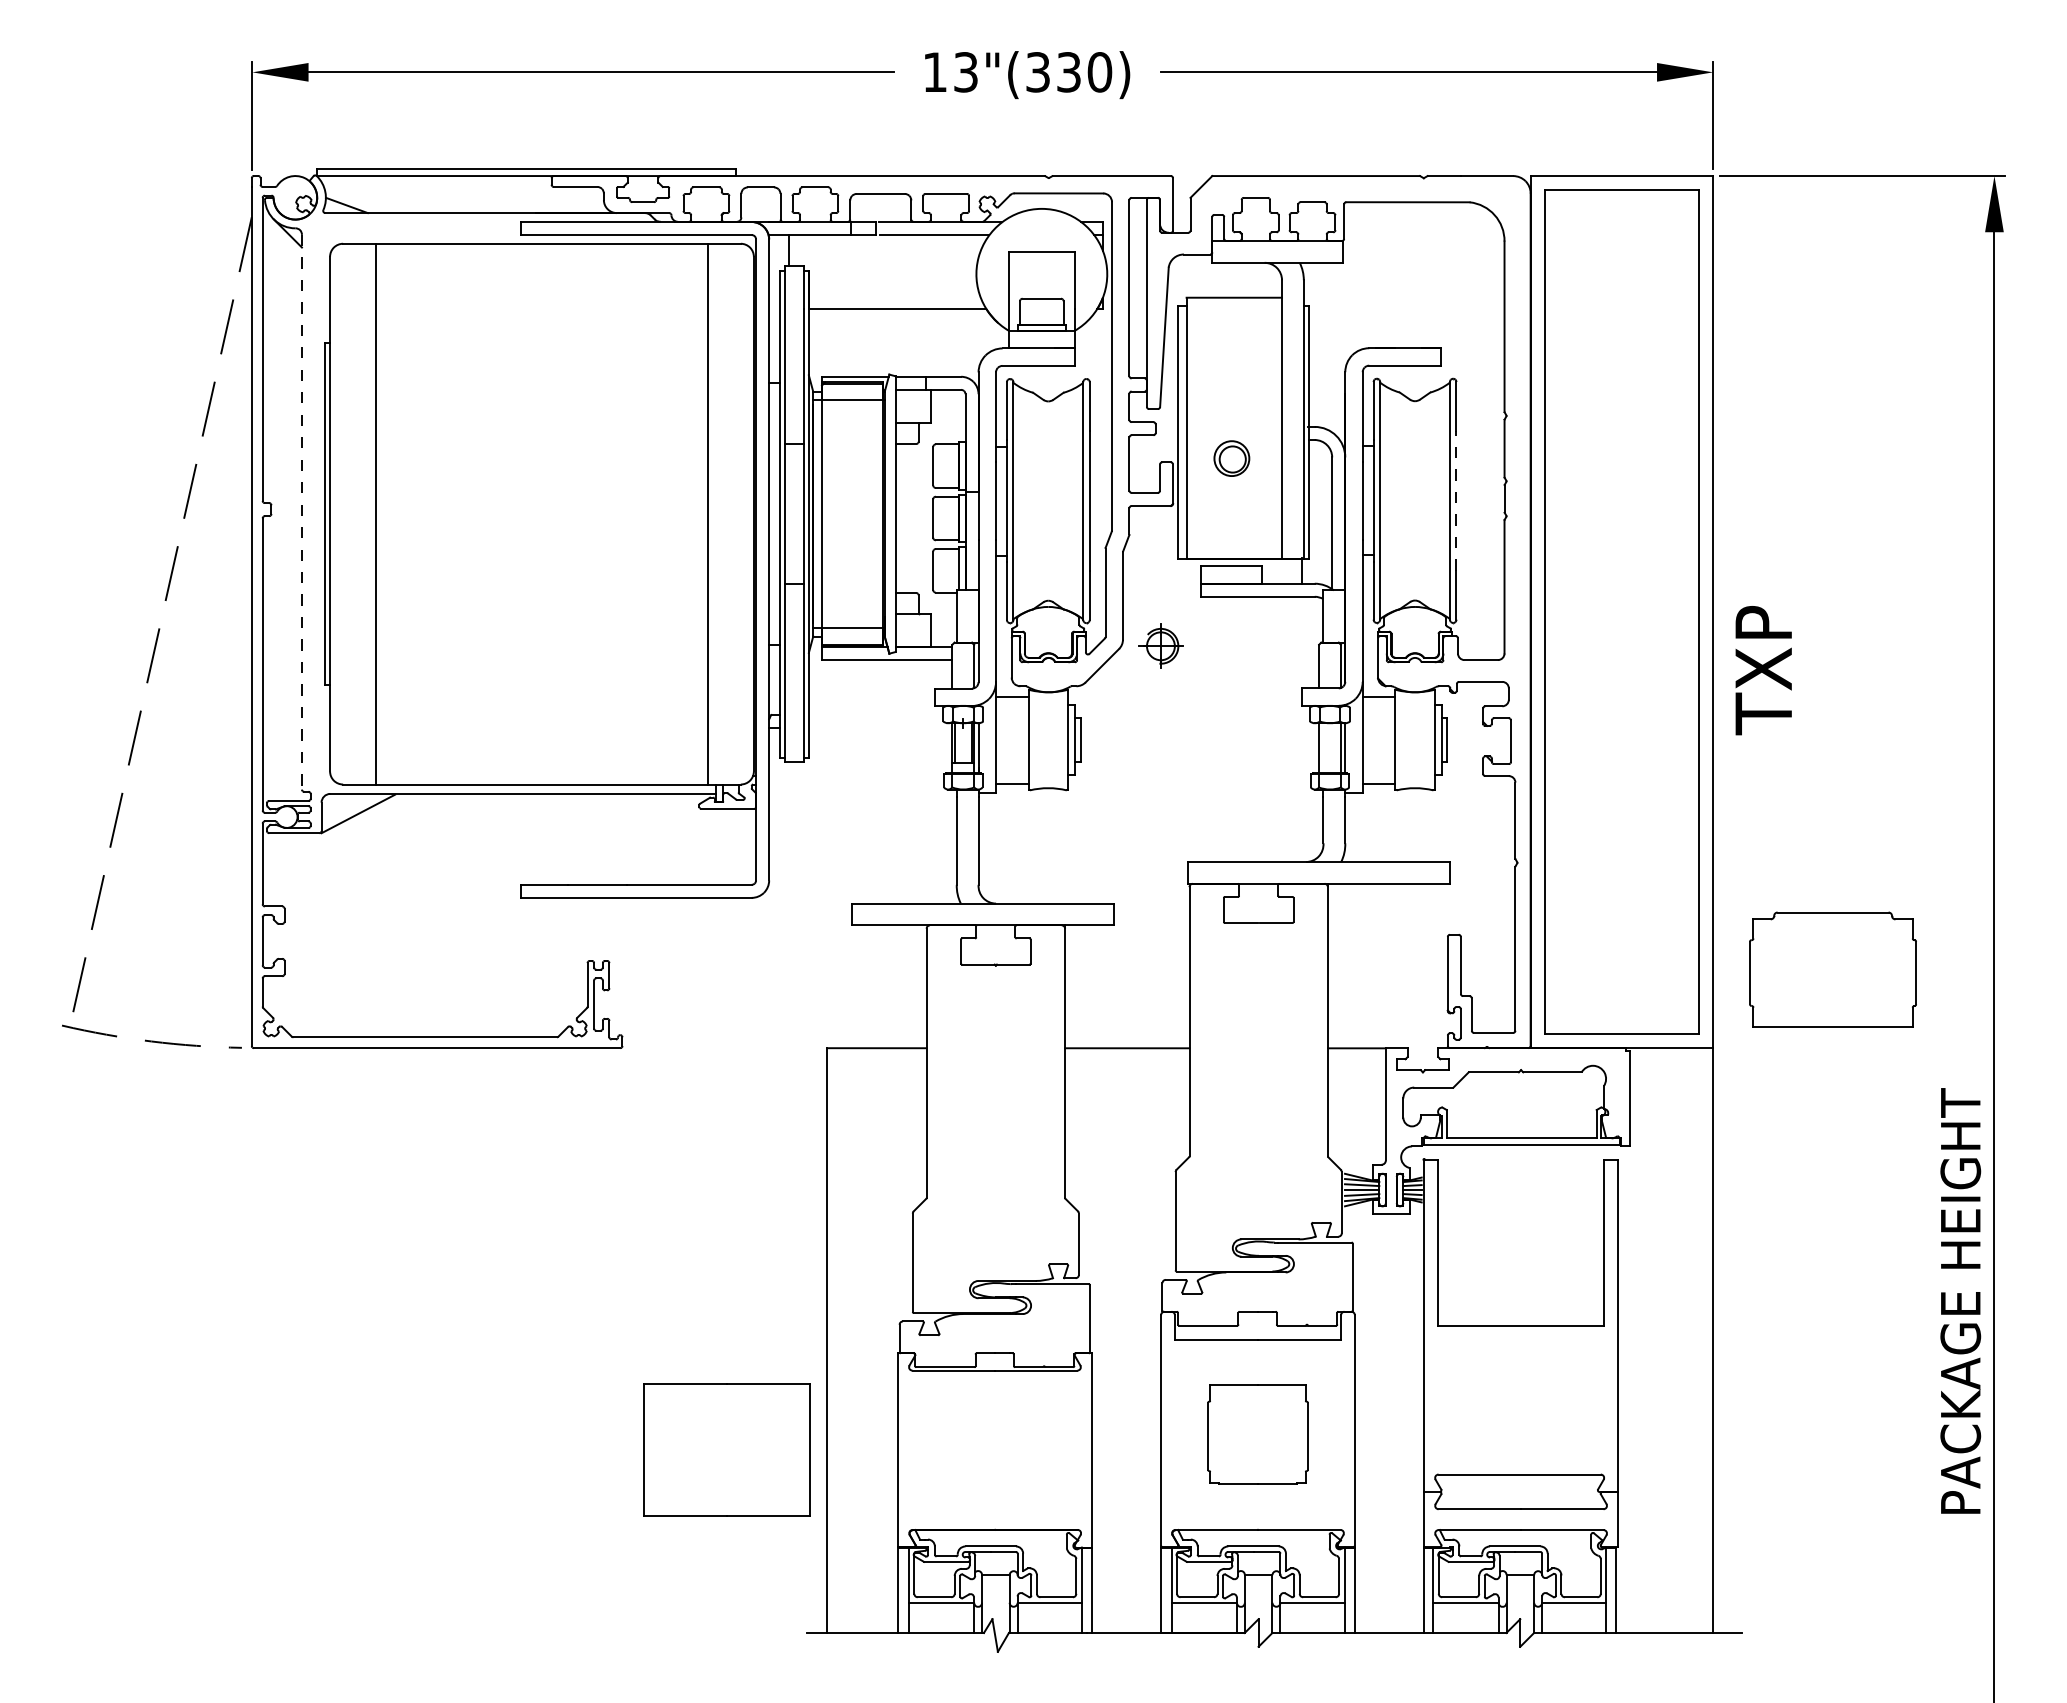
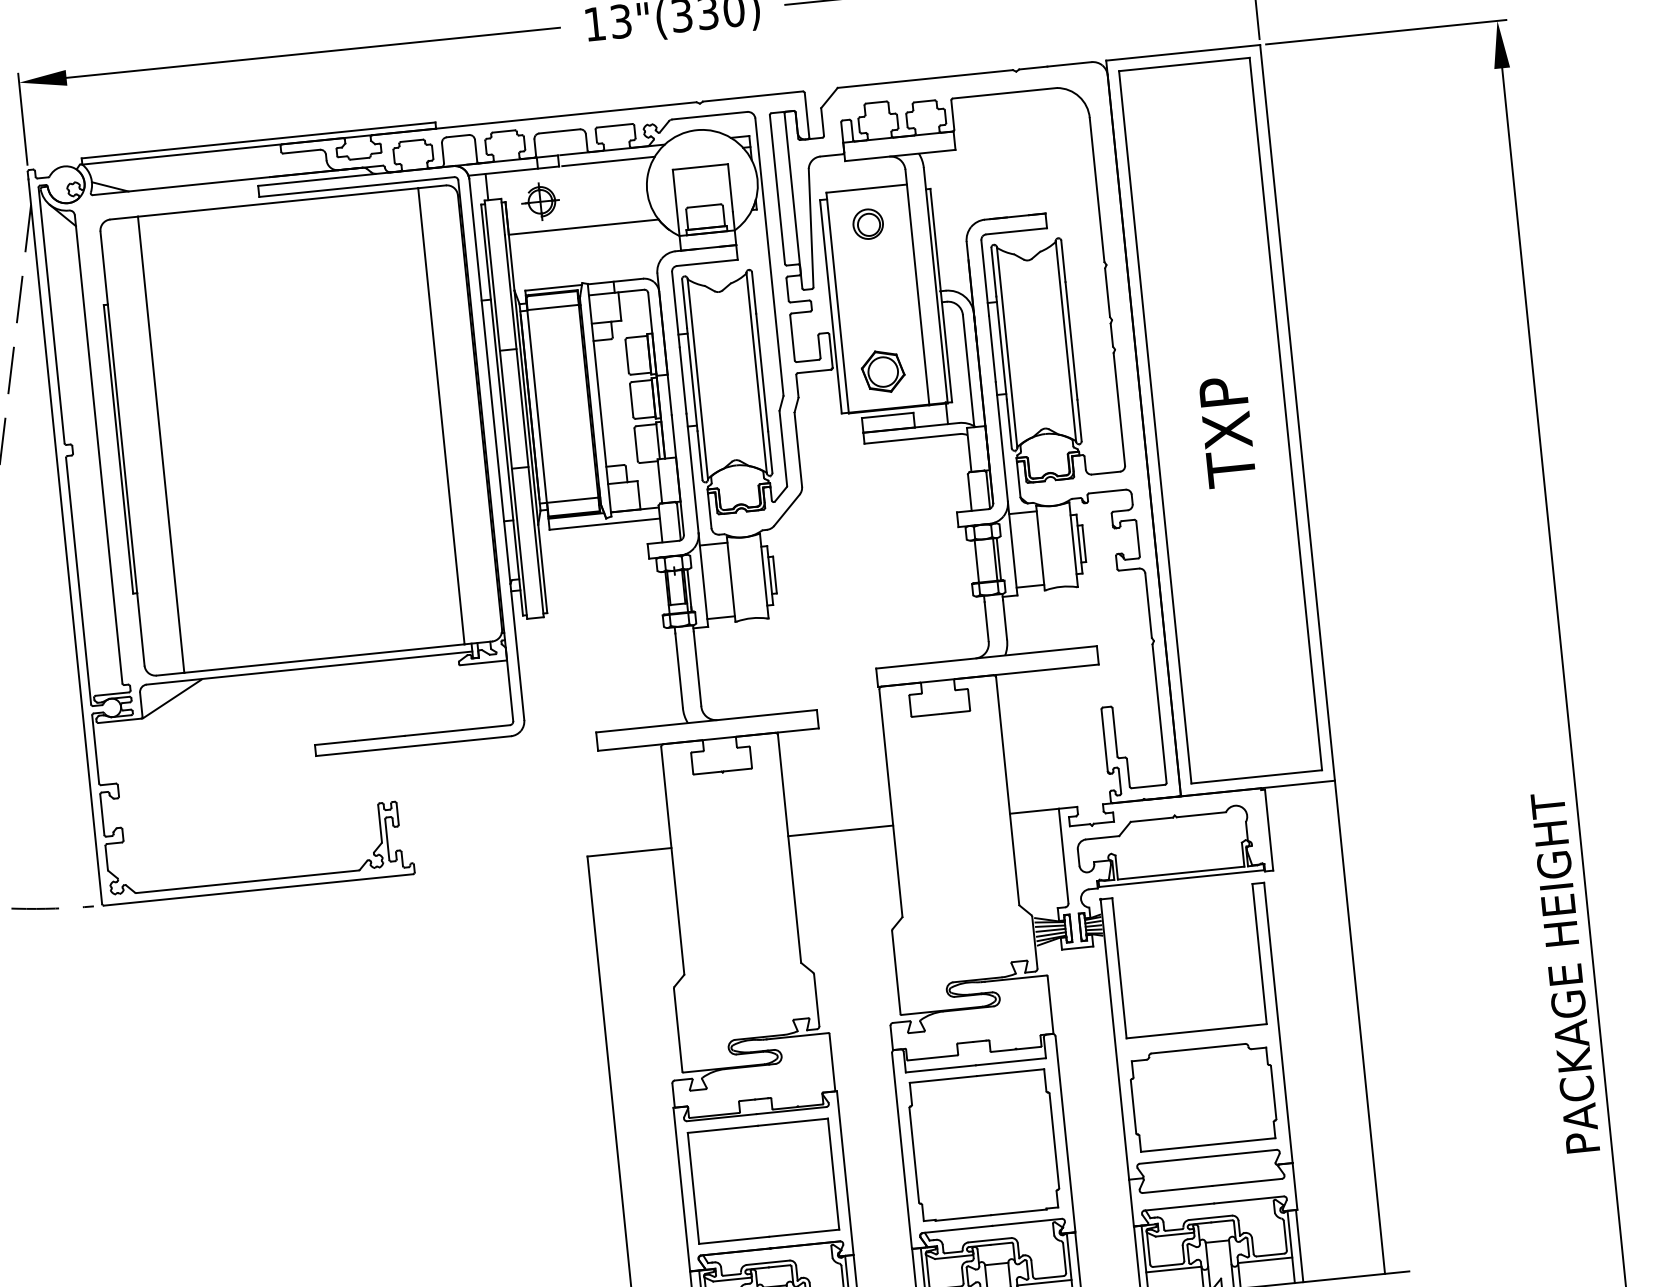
part: (1231, 458) -> (867, 224), moved
line: (1456, 500) -> (1071, 340), dashed -> solid
line: (301, 512) -> (98, 449), dashed -> solid
part: (1231, 514) -> (882, 371), added
part: (1160, 645) -> (540, 201), moved
text: (1763, 670) -> (1227, 432), moved
part: (1832, 969) -> (1202, 1096), moved
part: (1257, 1434) -> (983, 1145), size x1.67
part: (726, 1449) -> (763, 1180), moved

